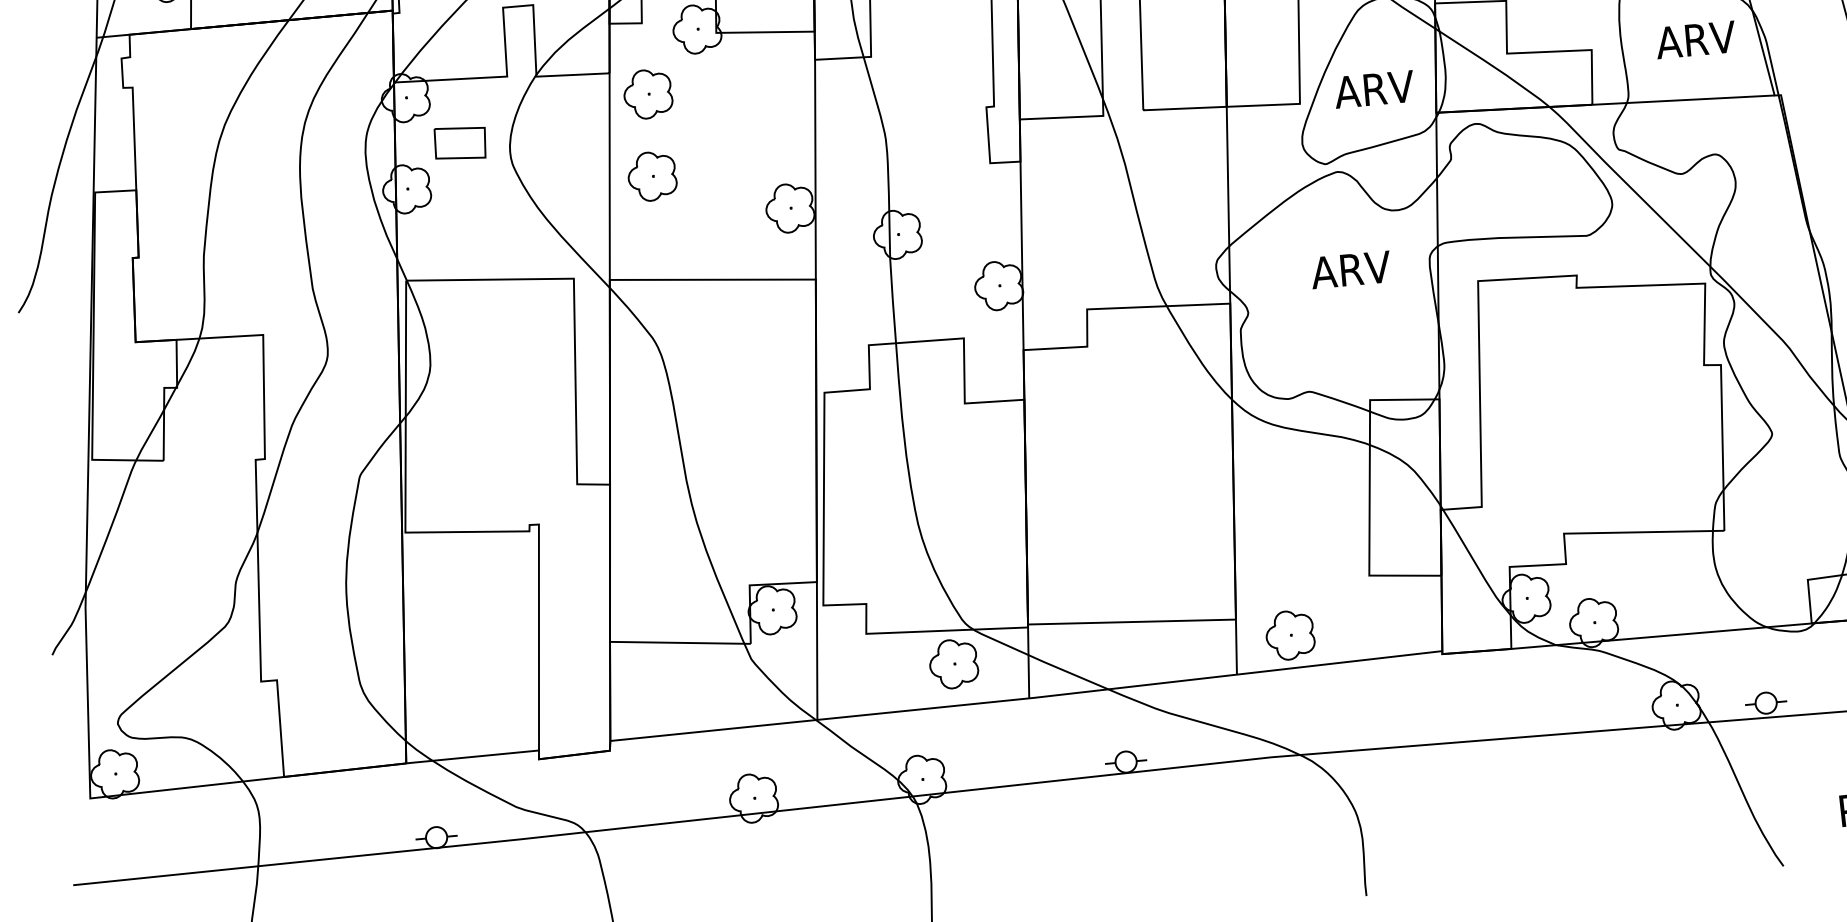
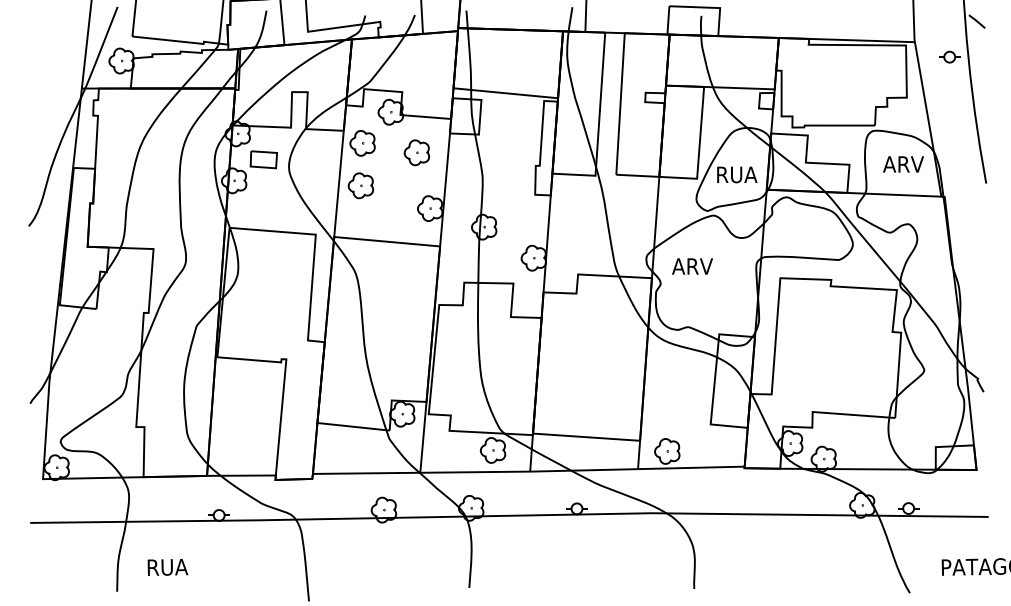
text: (1375, 88) -> (736, 174), ARV -> RUA
part: (753, 102) -> (416, 152), added
text: (1350, 269) -> (692, 266), moved

